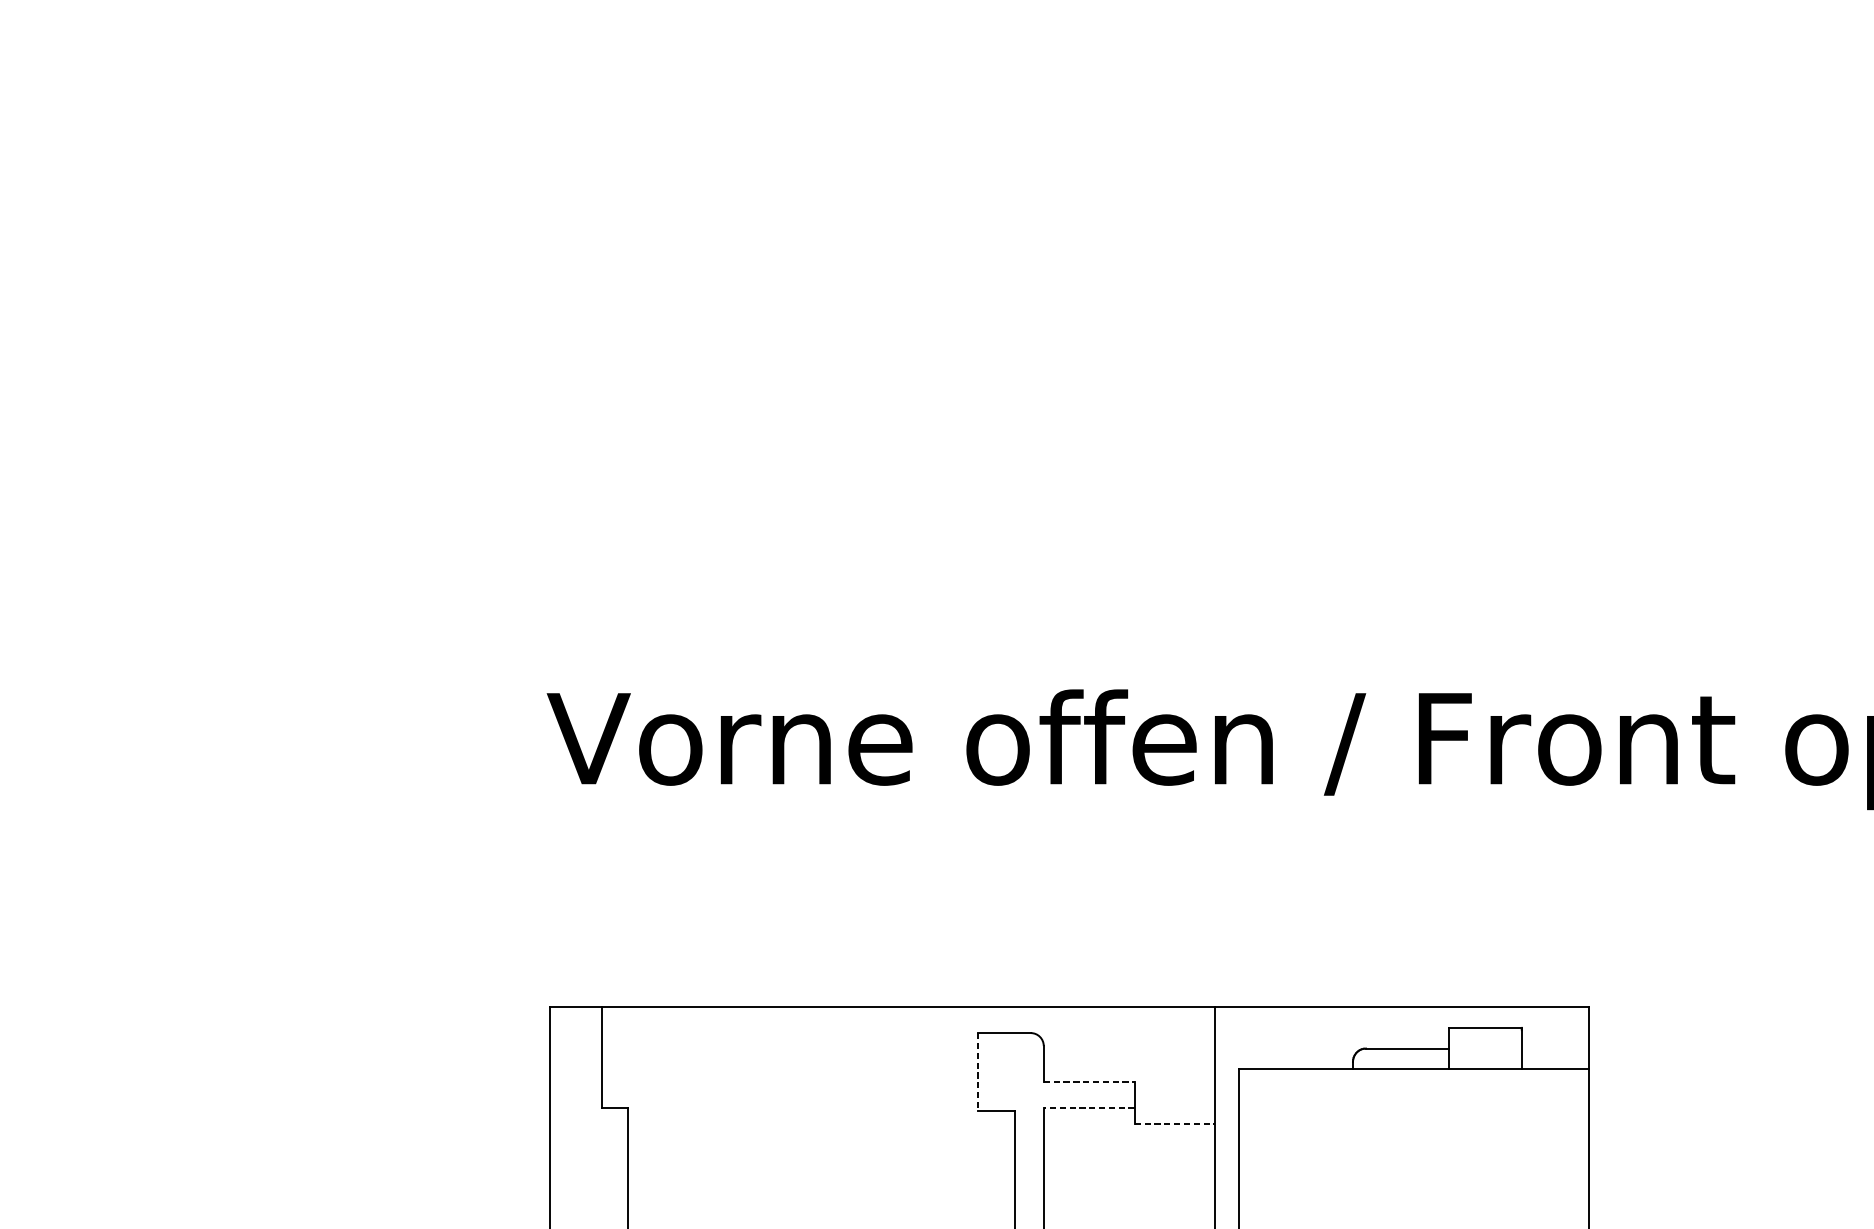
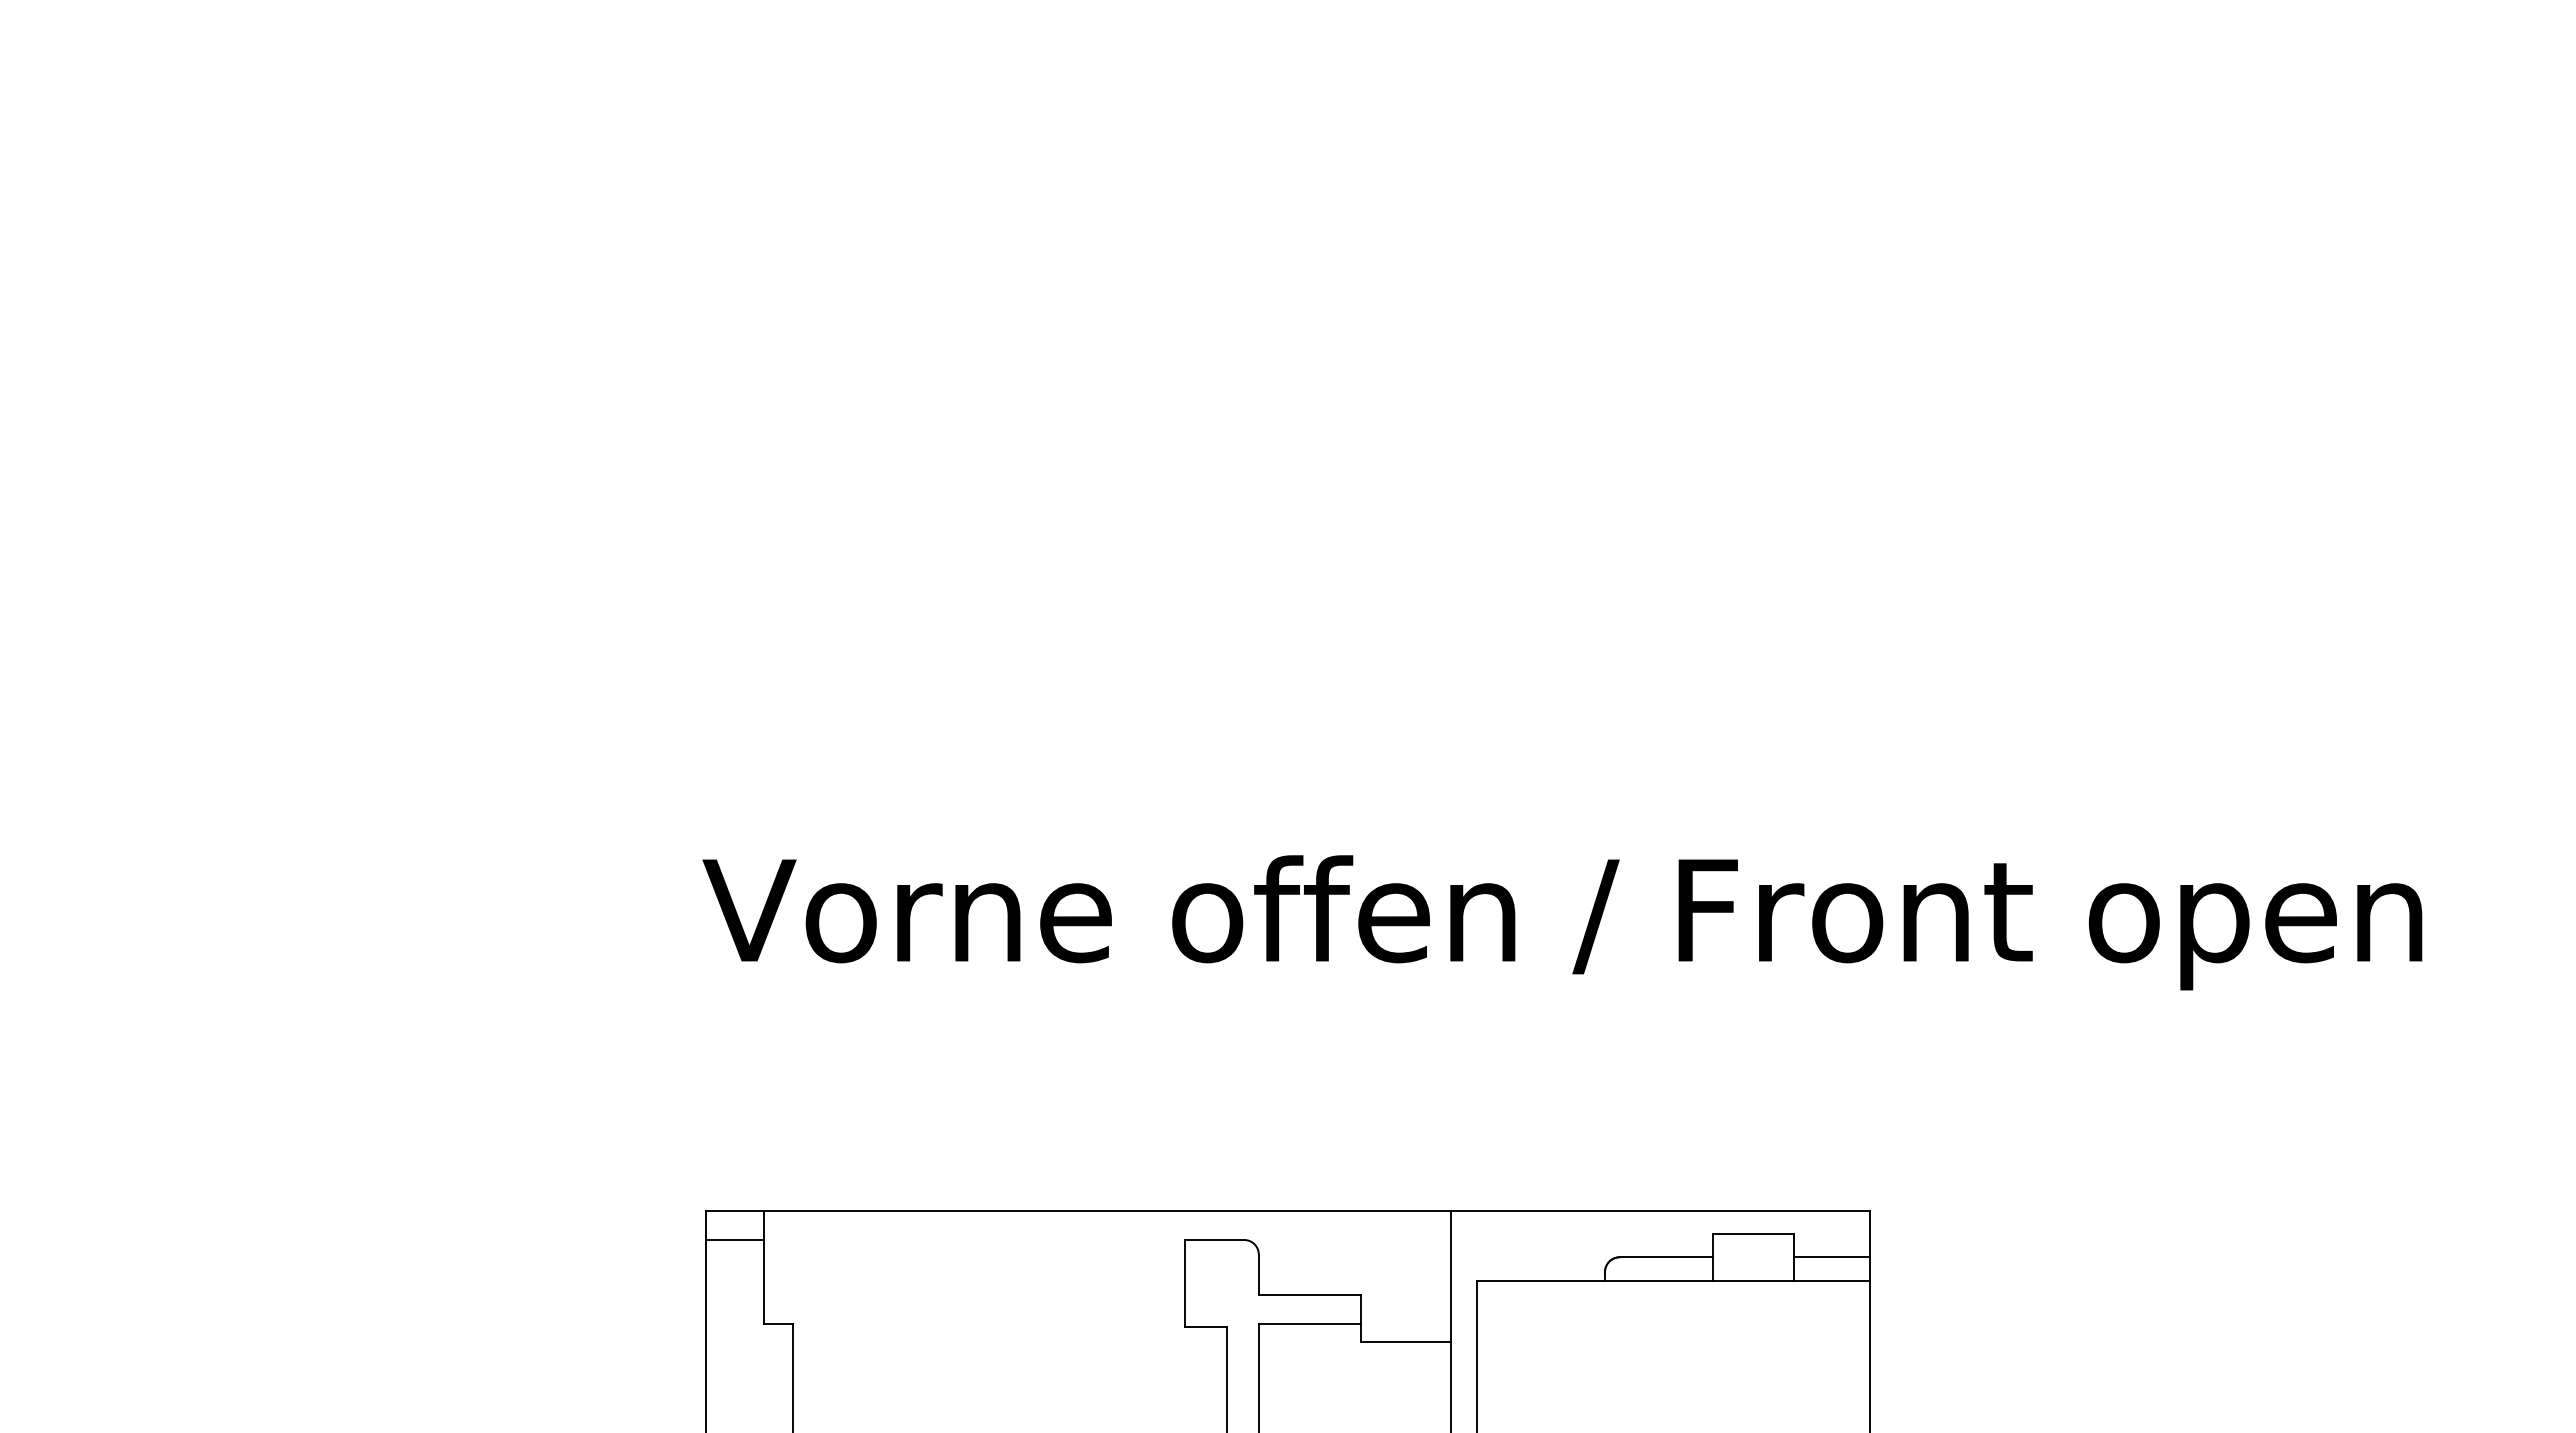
line: (576, 1033) -> (735, 1240), added
line: (1555, 1048) -> (1831, 1257), added
line: (977, 1071) -> (1184, 1283), dashed -> solid
line: (1089, 1082) -> (1309, 1295), dashed -> solid
line: (1089, 1108) -> (1309, 1324), dashed -> solid
line: (1175, 1123) -> (1406, 1341), dashed -> solid

